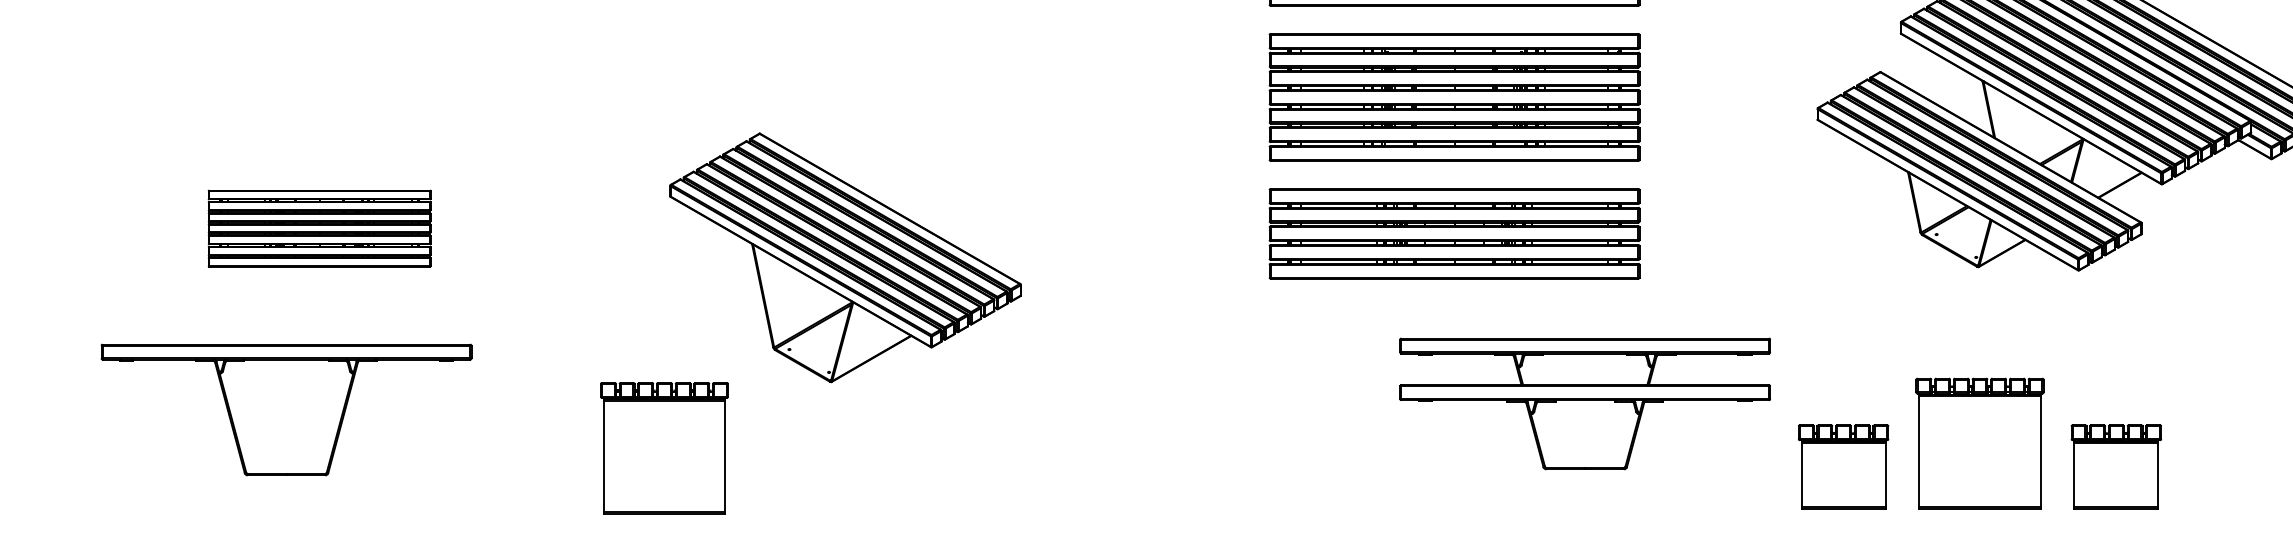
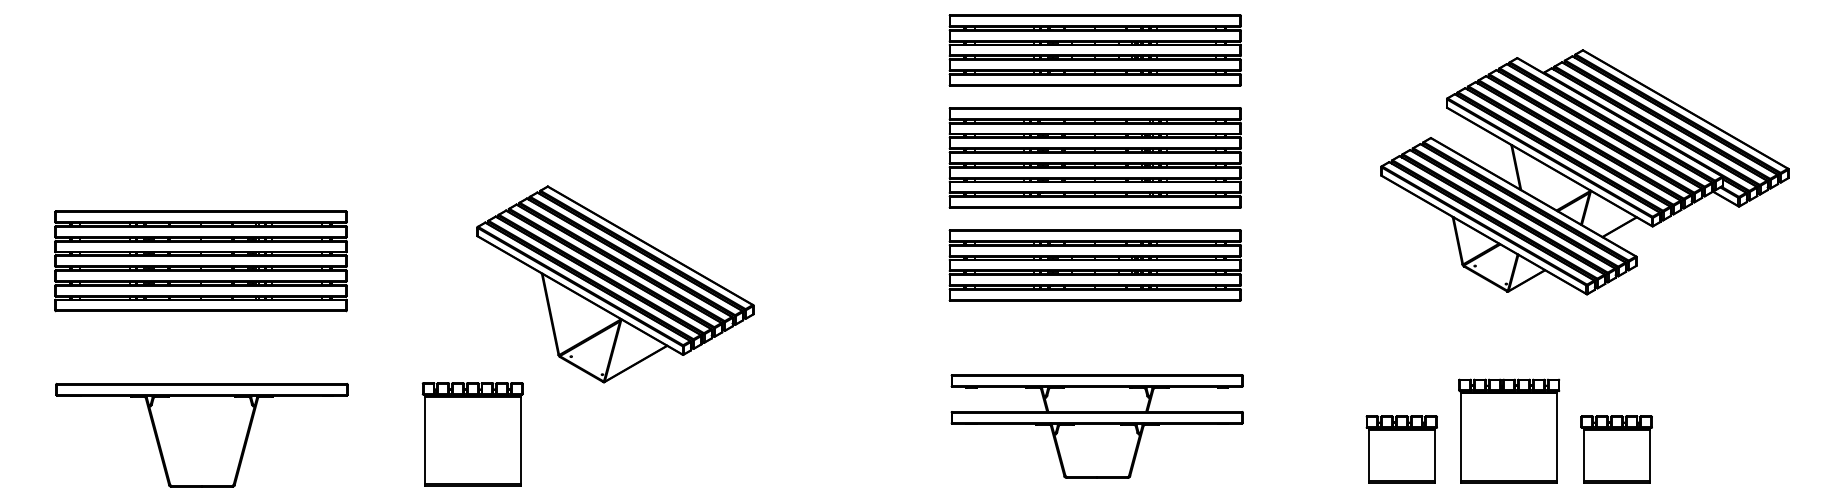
part: (318, 228) -> (200, 261), size x1.67
part: (1584, 403) -> (1096, 426), moved
part: (285, 410) -> (201, 435), moved

